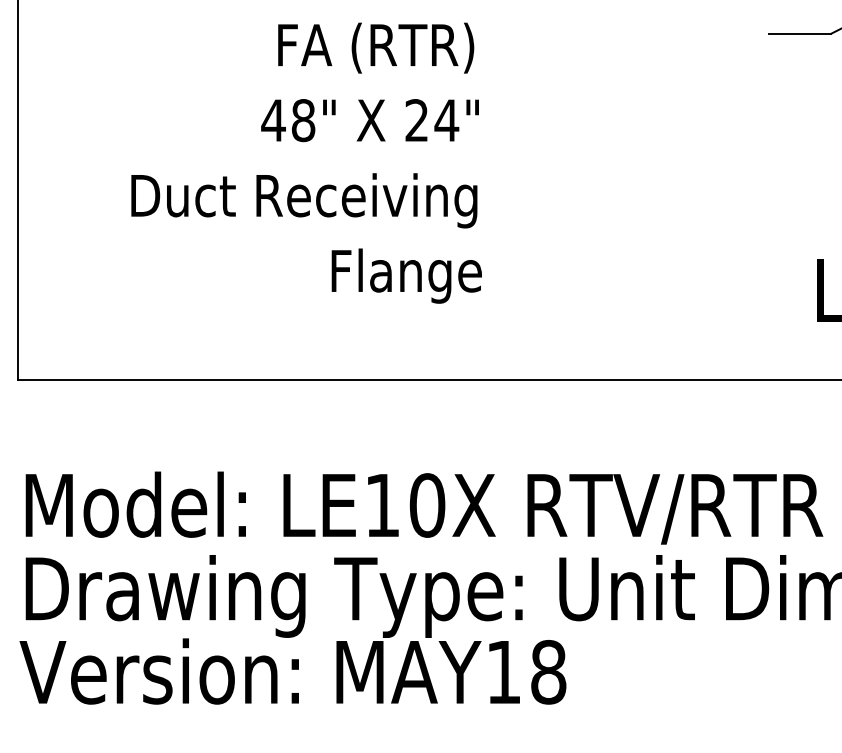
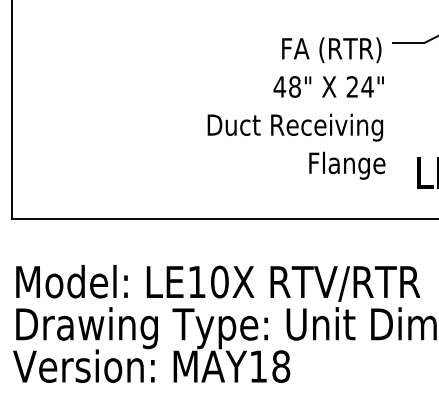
text: (306, 163) -> (296, 108), moved

